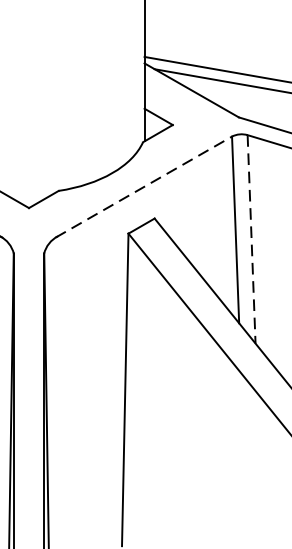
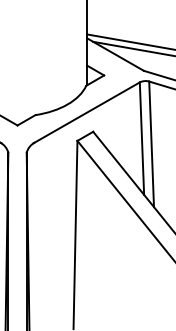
line: (145, 186) -> (87, 112), dashed -> solid
line: (251, 239) -> (151, 144), dashed -> solid

